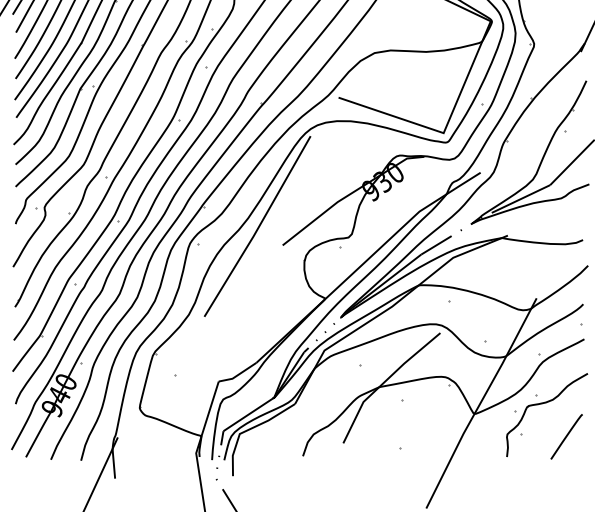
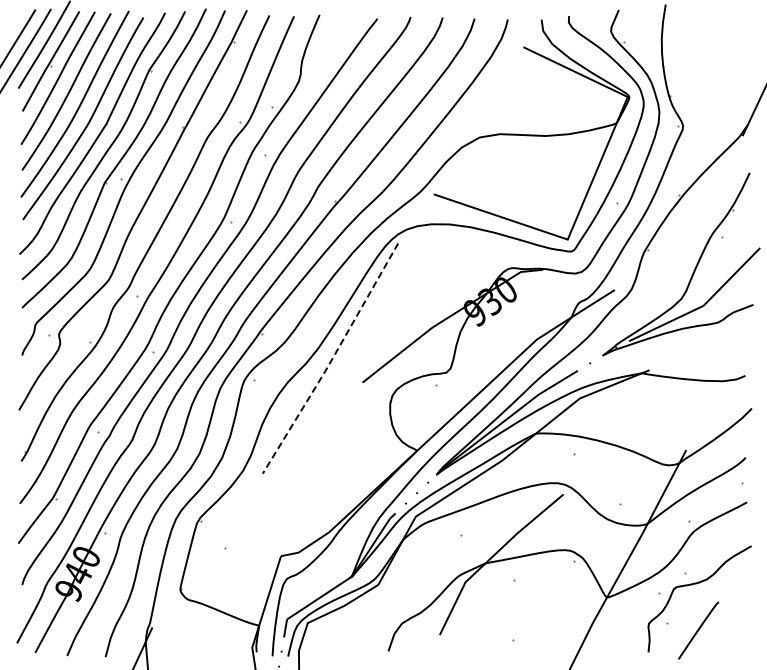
line: (258, 228) -> (331, 360), solid -> dashed
line: (566, 436) -> (698, 630), moved

